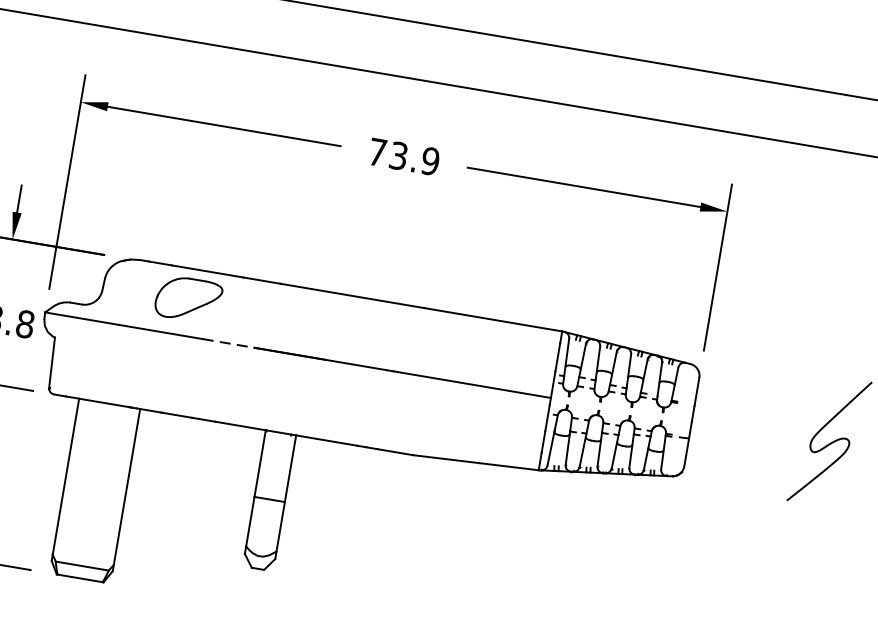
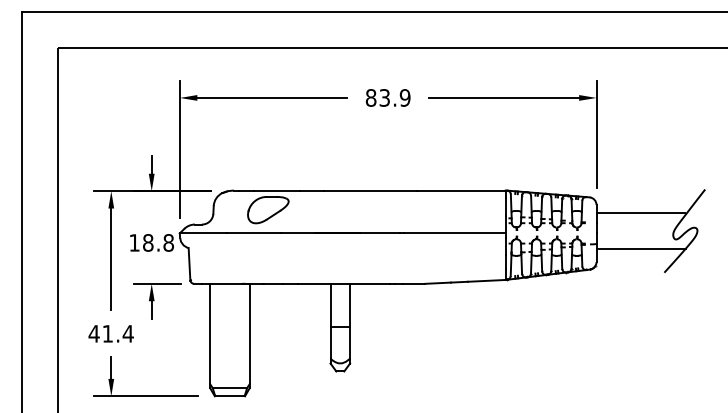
text: (376, 151) -> (370, 97), 73.9 -> 83.9
line: (229, 343) -> (298, 233), dashed -> solid
line: (765, 402) -> (640, 213), added
line: (756, 456) -> (640, 248), added

